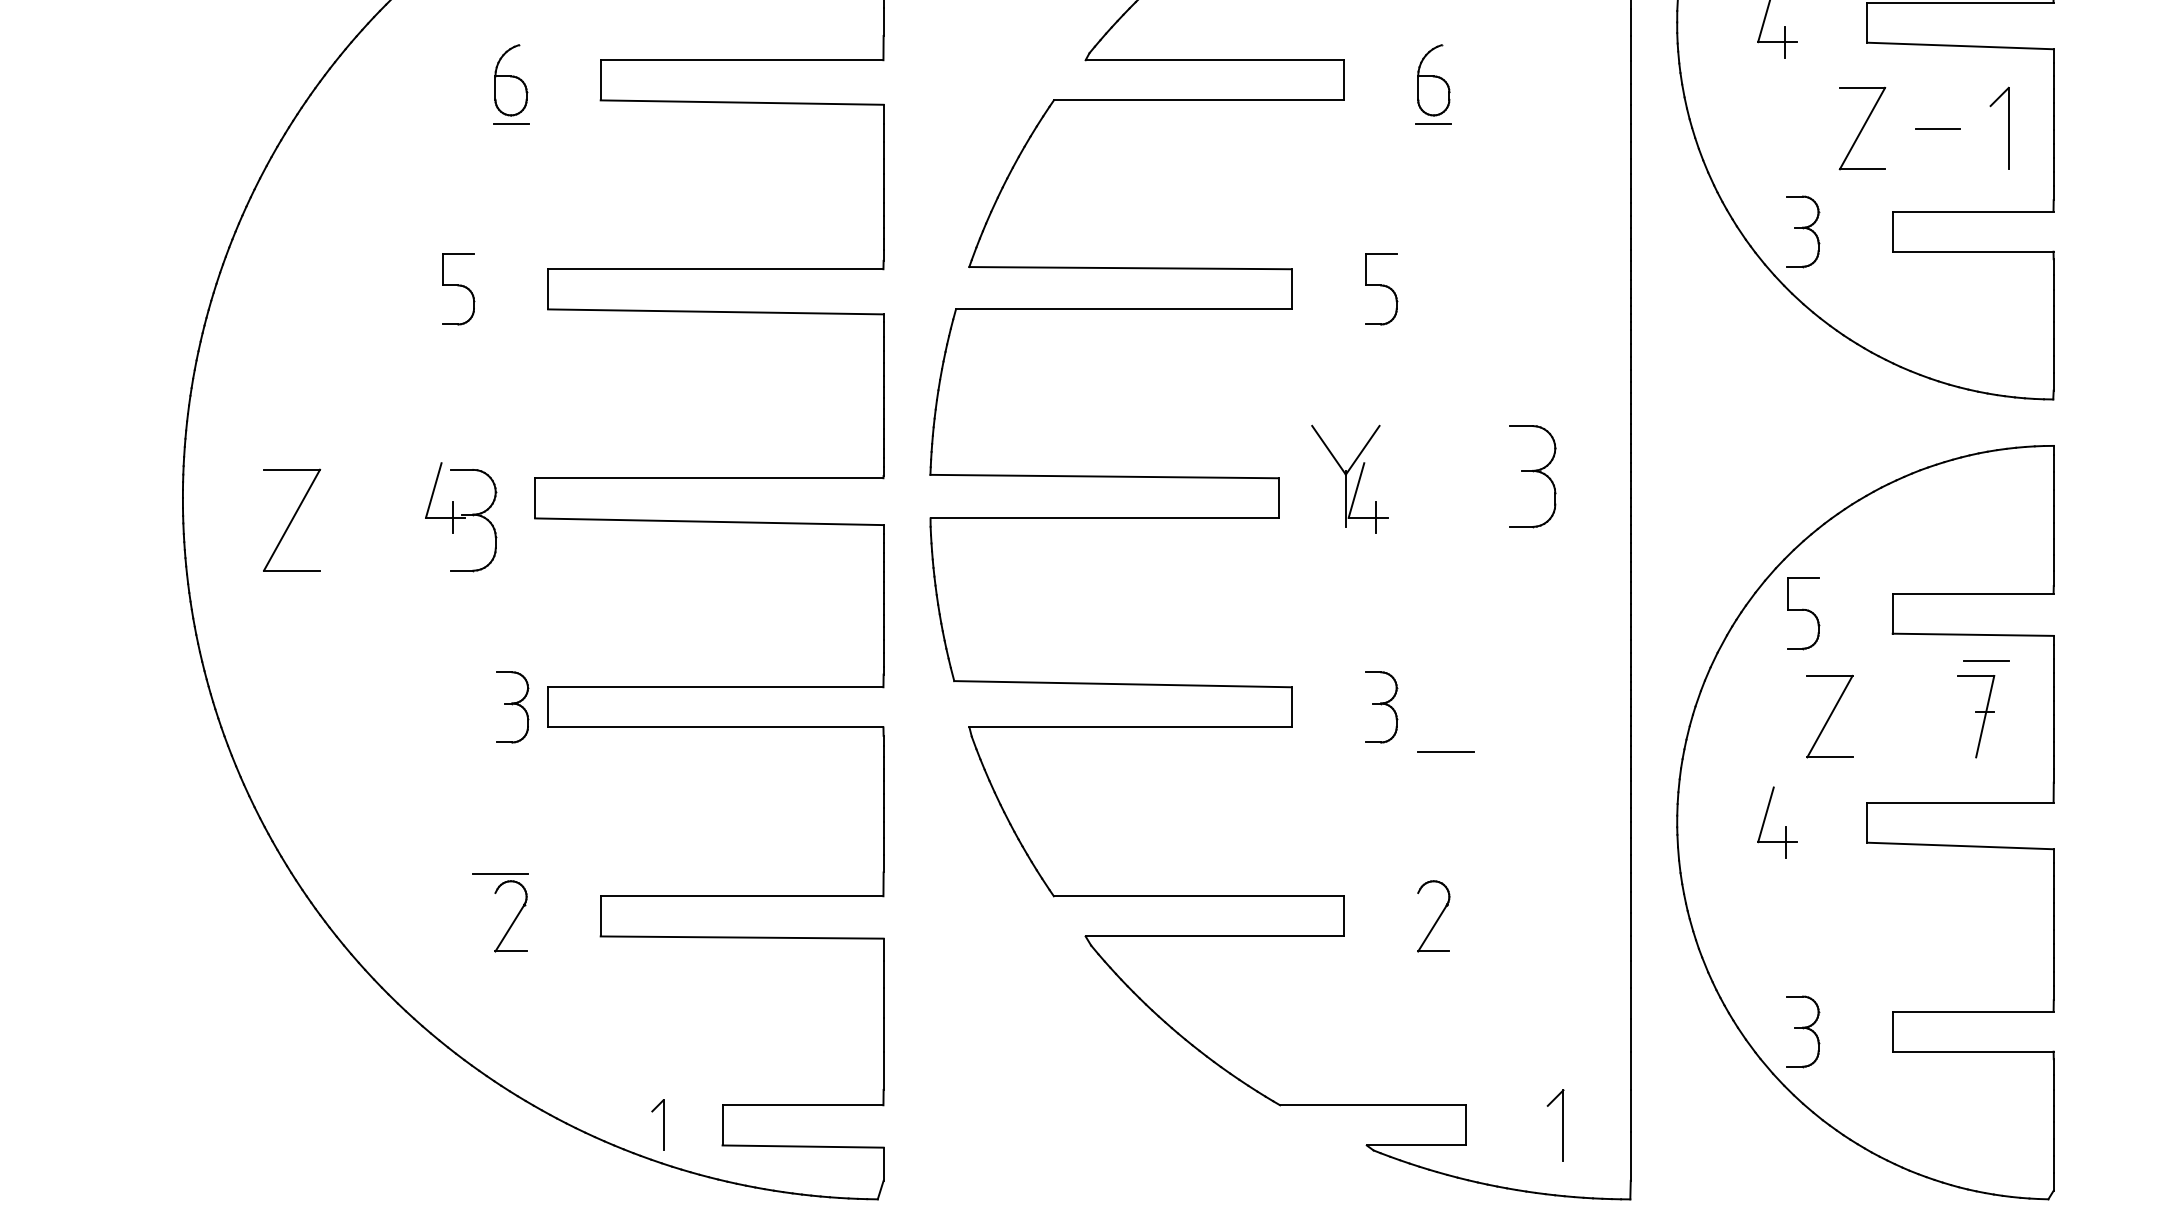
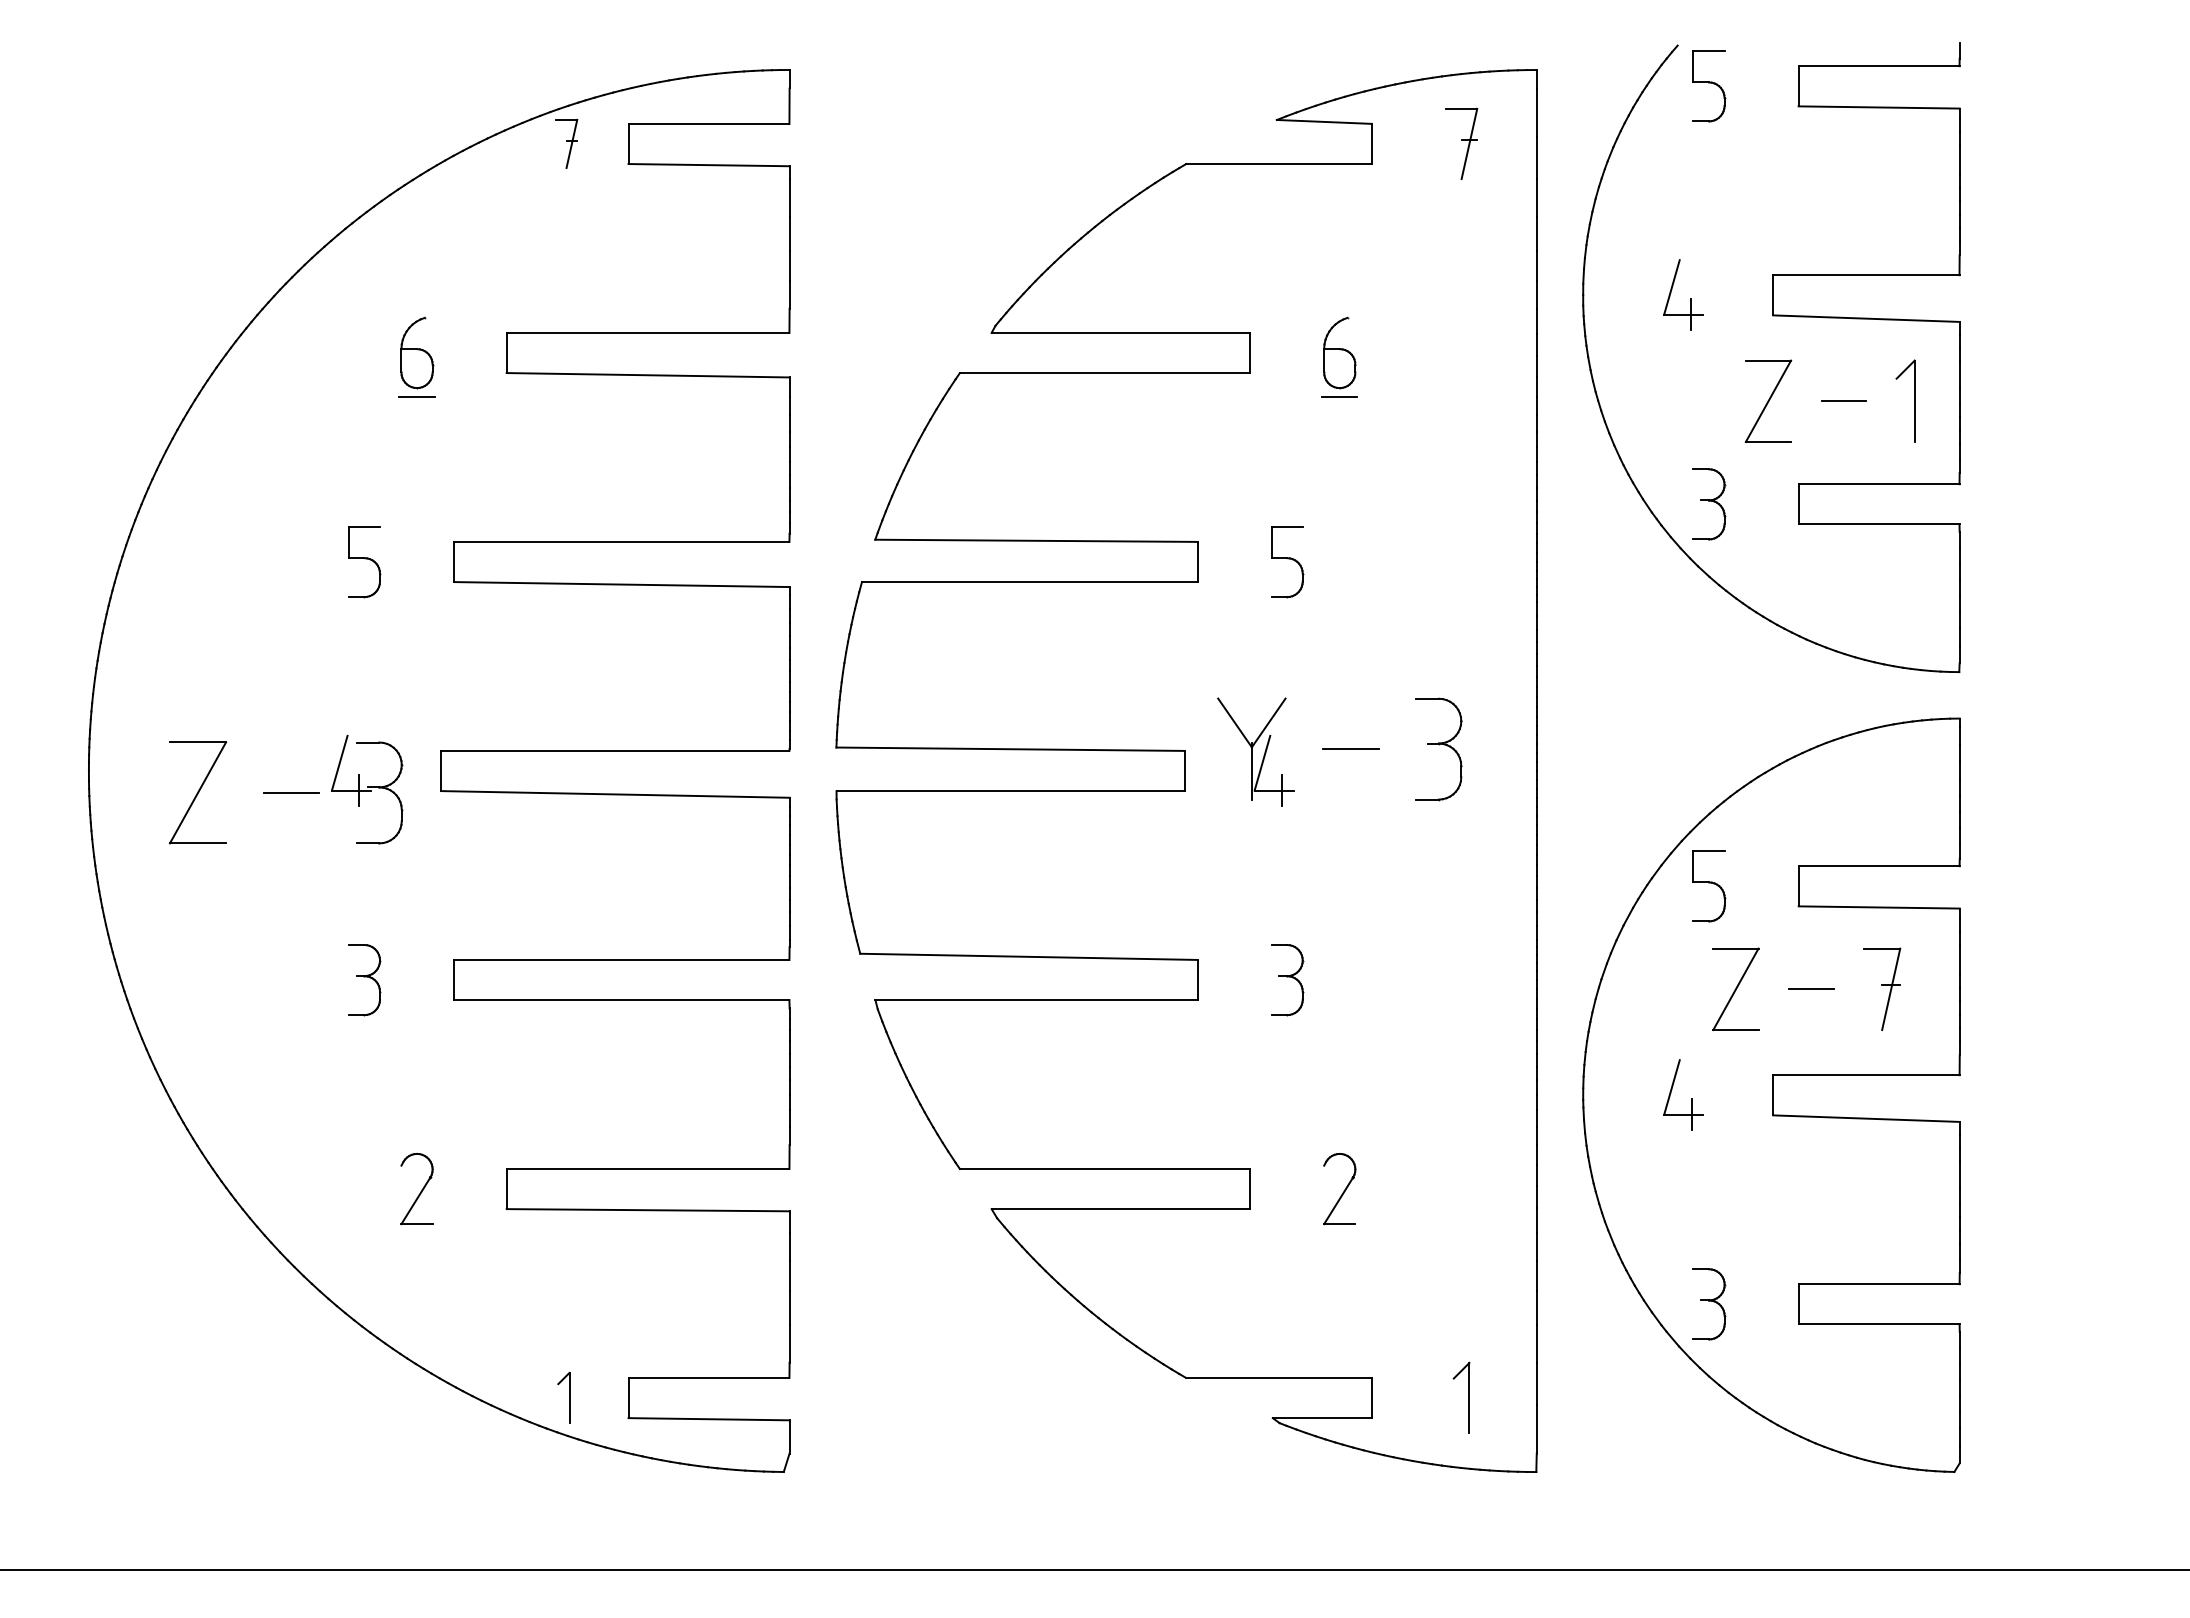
line: (1986, 659) -> (1811, 988), moved
part: (512, 707) -> (364, 980), moved
line: (1445, 751) -> (1350, 748), moved
line: (500, 873) -> (291, 792), moved

